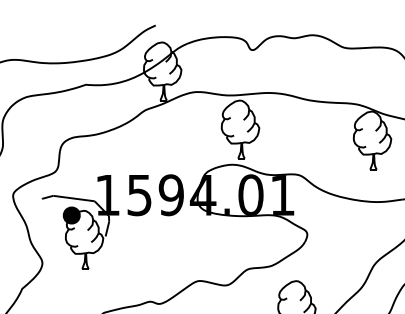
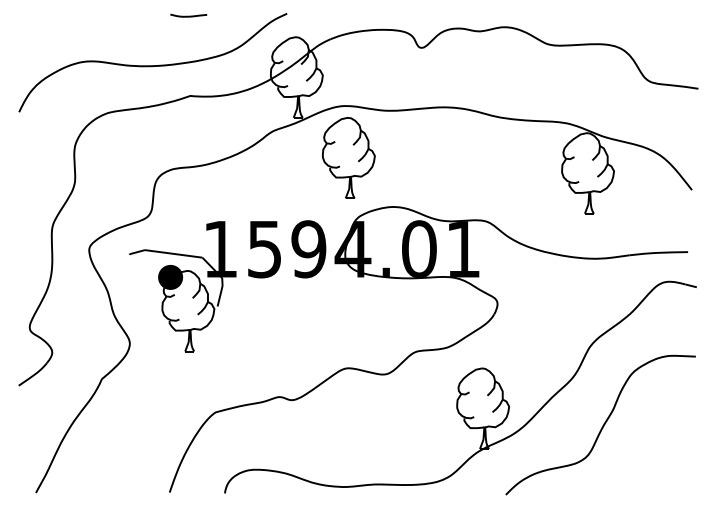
curve: (84, 26) -> (188, 15), added
part: (240, 129) -> (348, 157), moved

